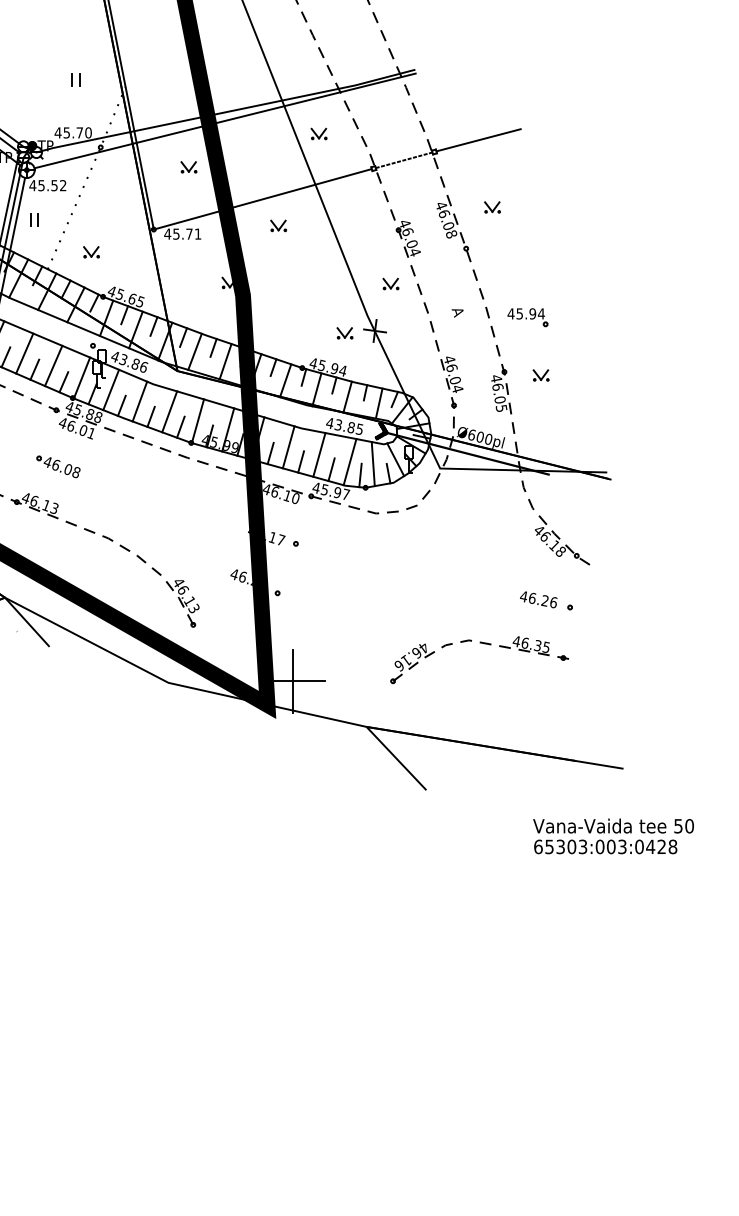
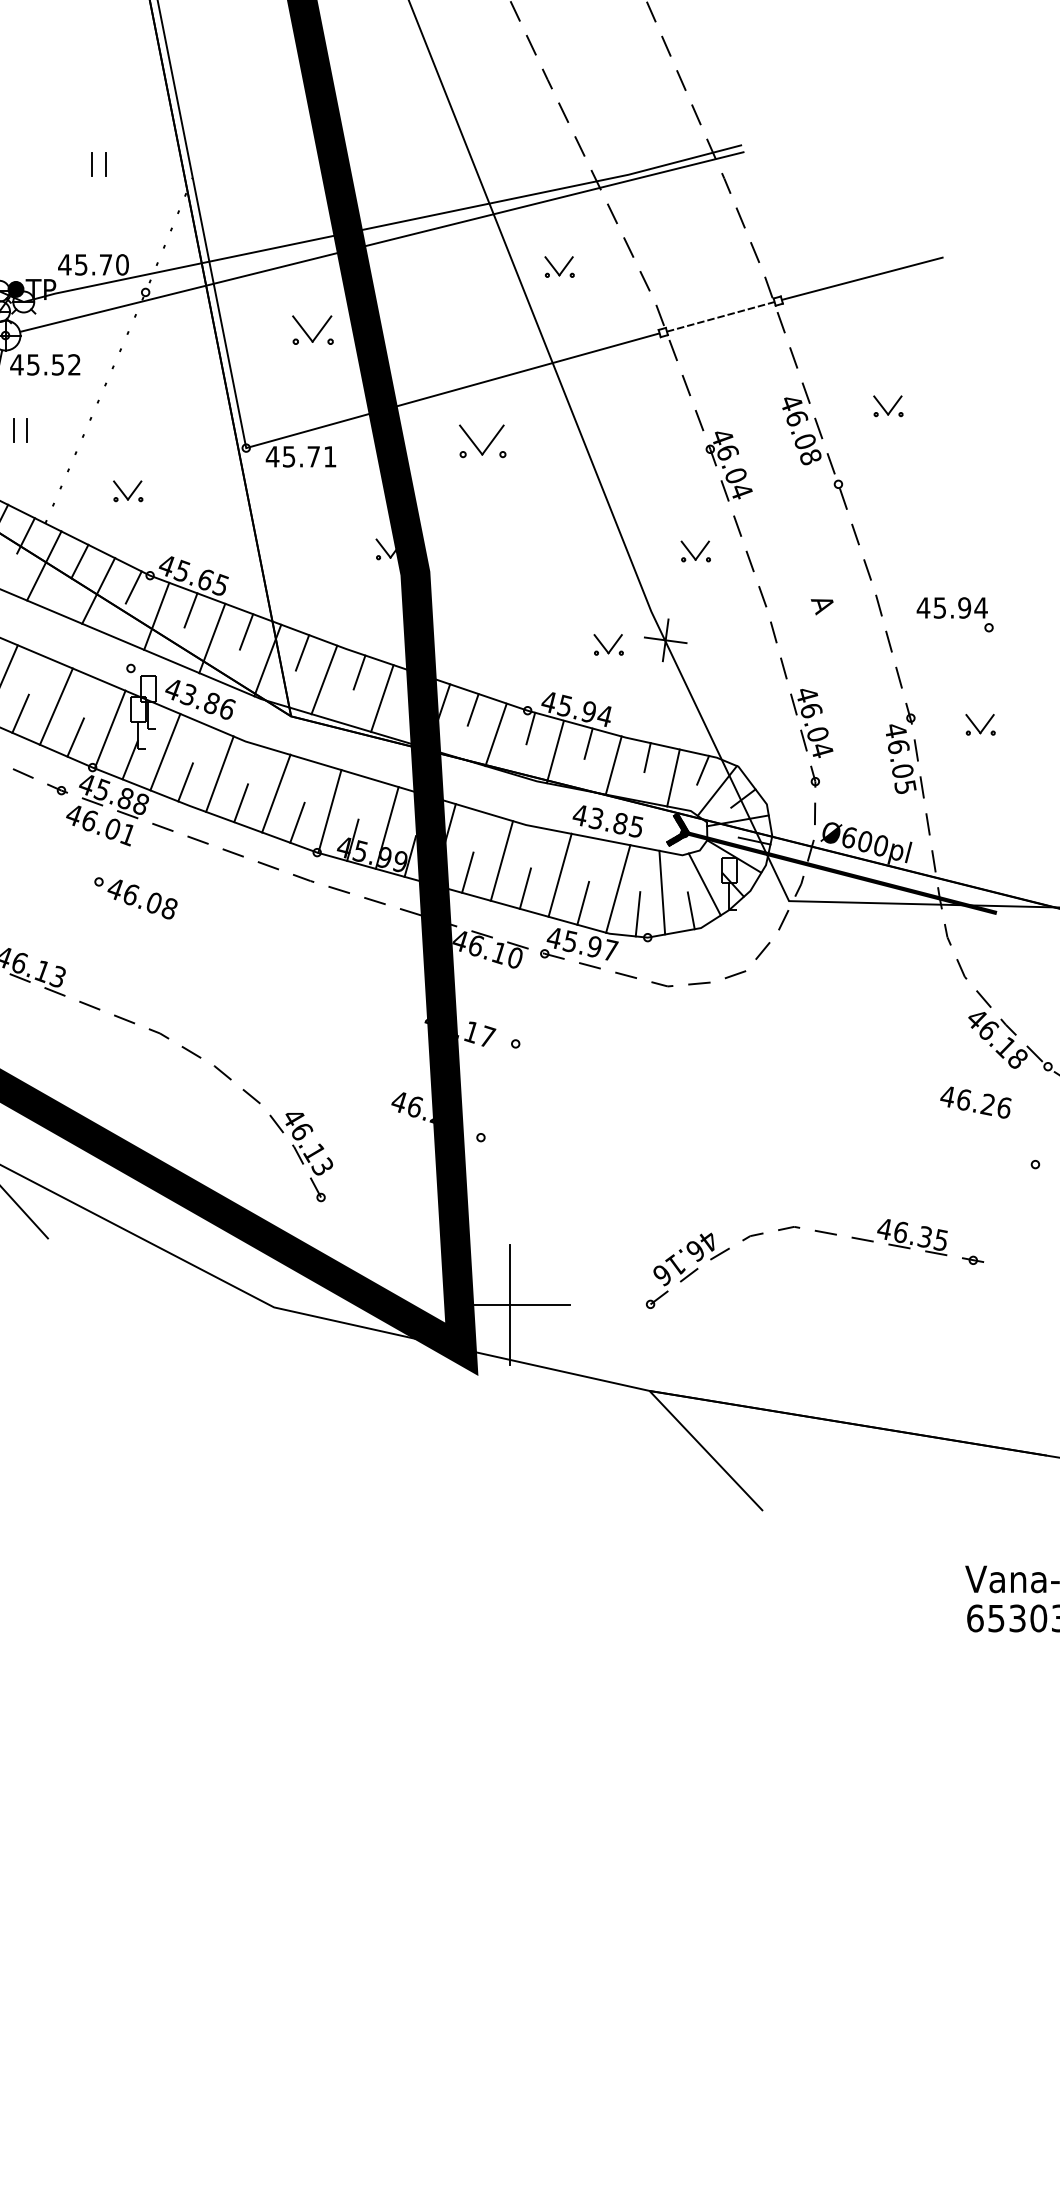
part: (188, 167) -> (311, 330), size x1.4
part: (278, 225) -> (482, 440), size x1.6
part: (58, 466) -> (135, 897), moved
text: (538, 599) -> (975, 1101), moved
part: (484, 644) -> (823, 1234), moved

